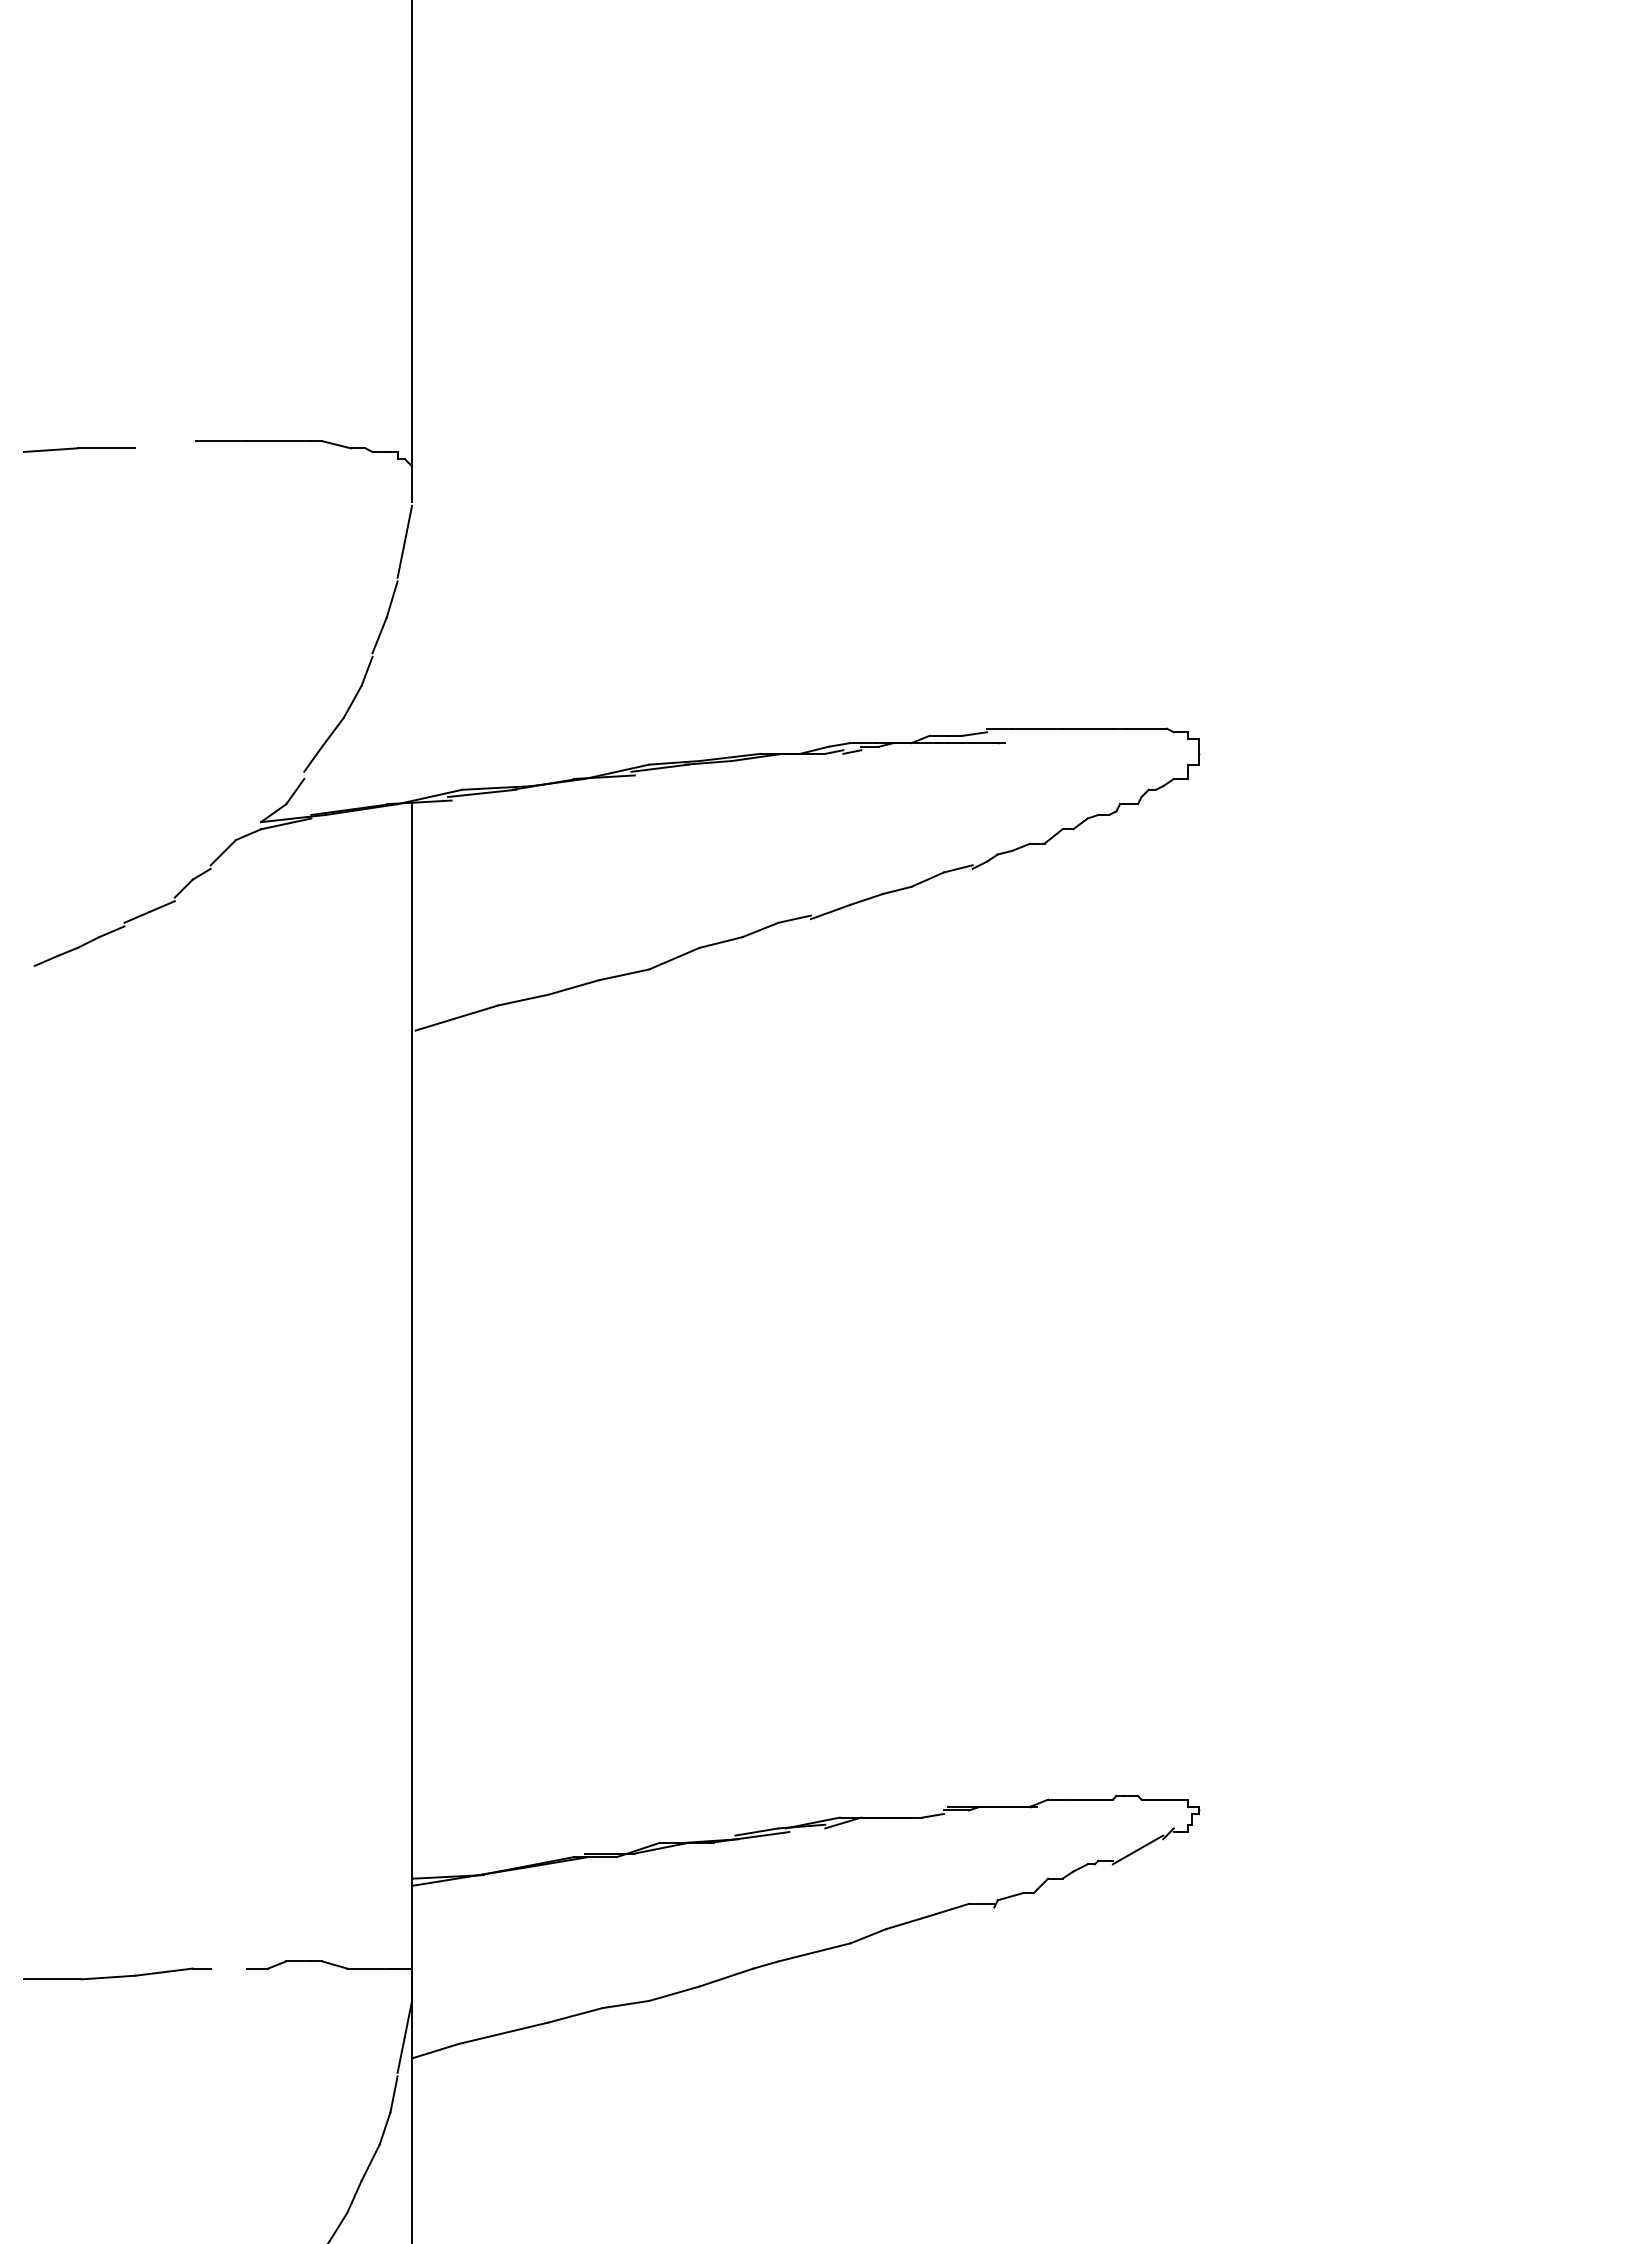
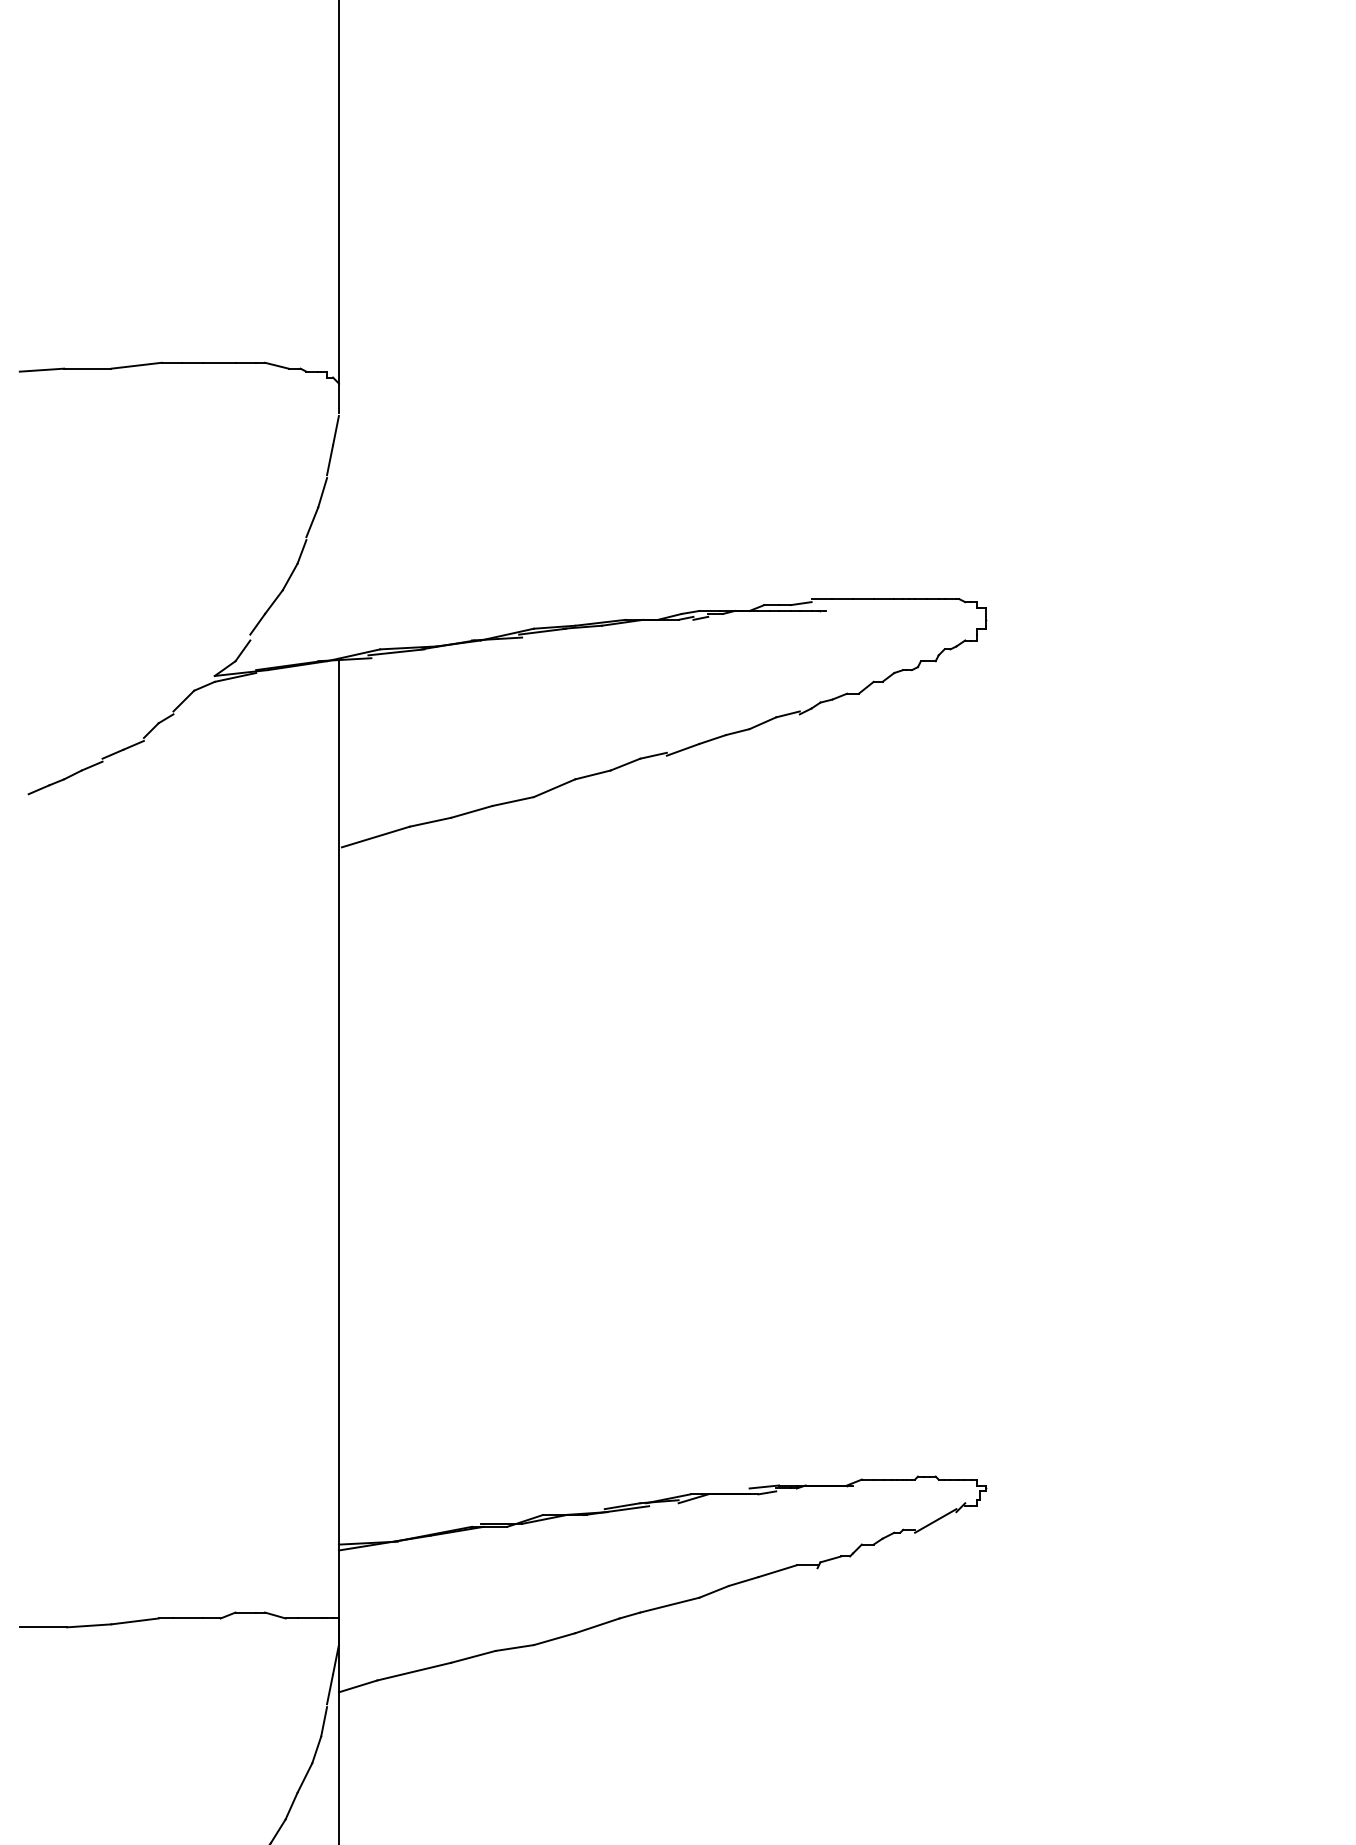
line: (165, 444) -> (136, 365), added
line: (929, 1808) -> (764, 1486), added
line: (228, 1968) -> (188, 1618), added

